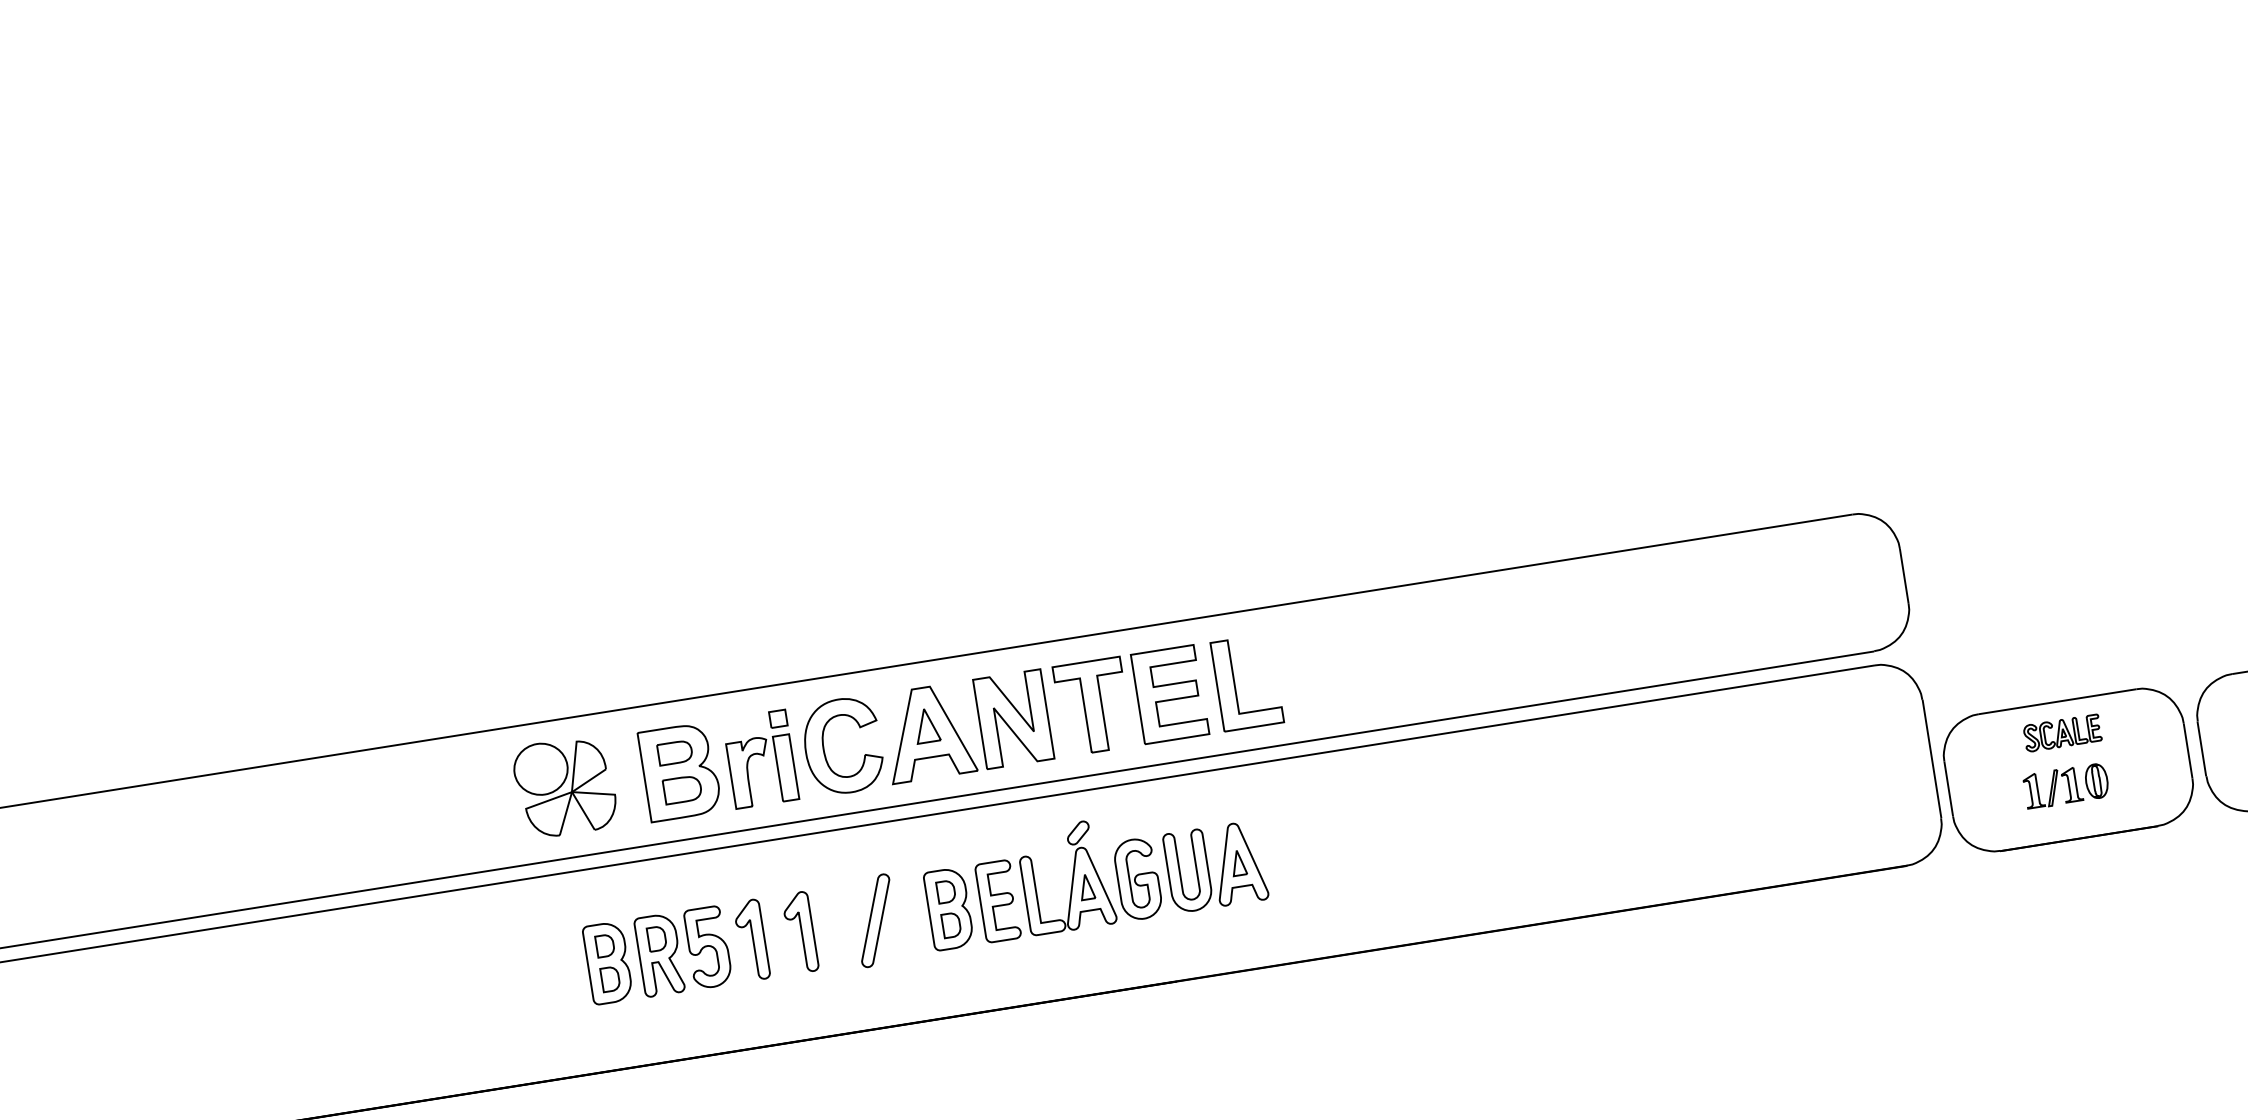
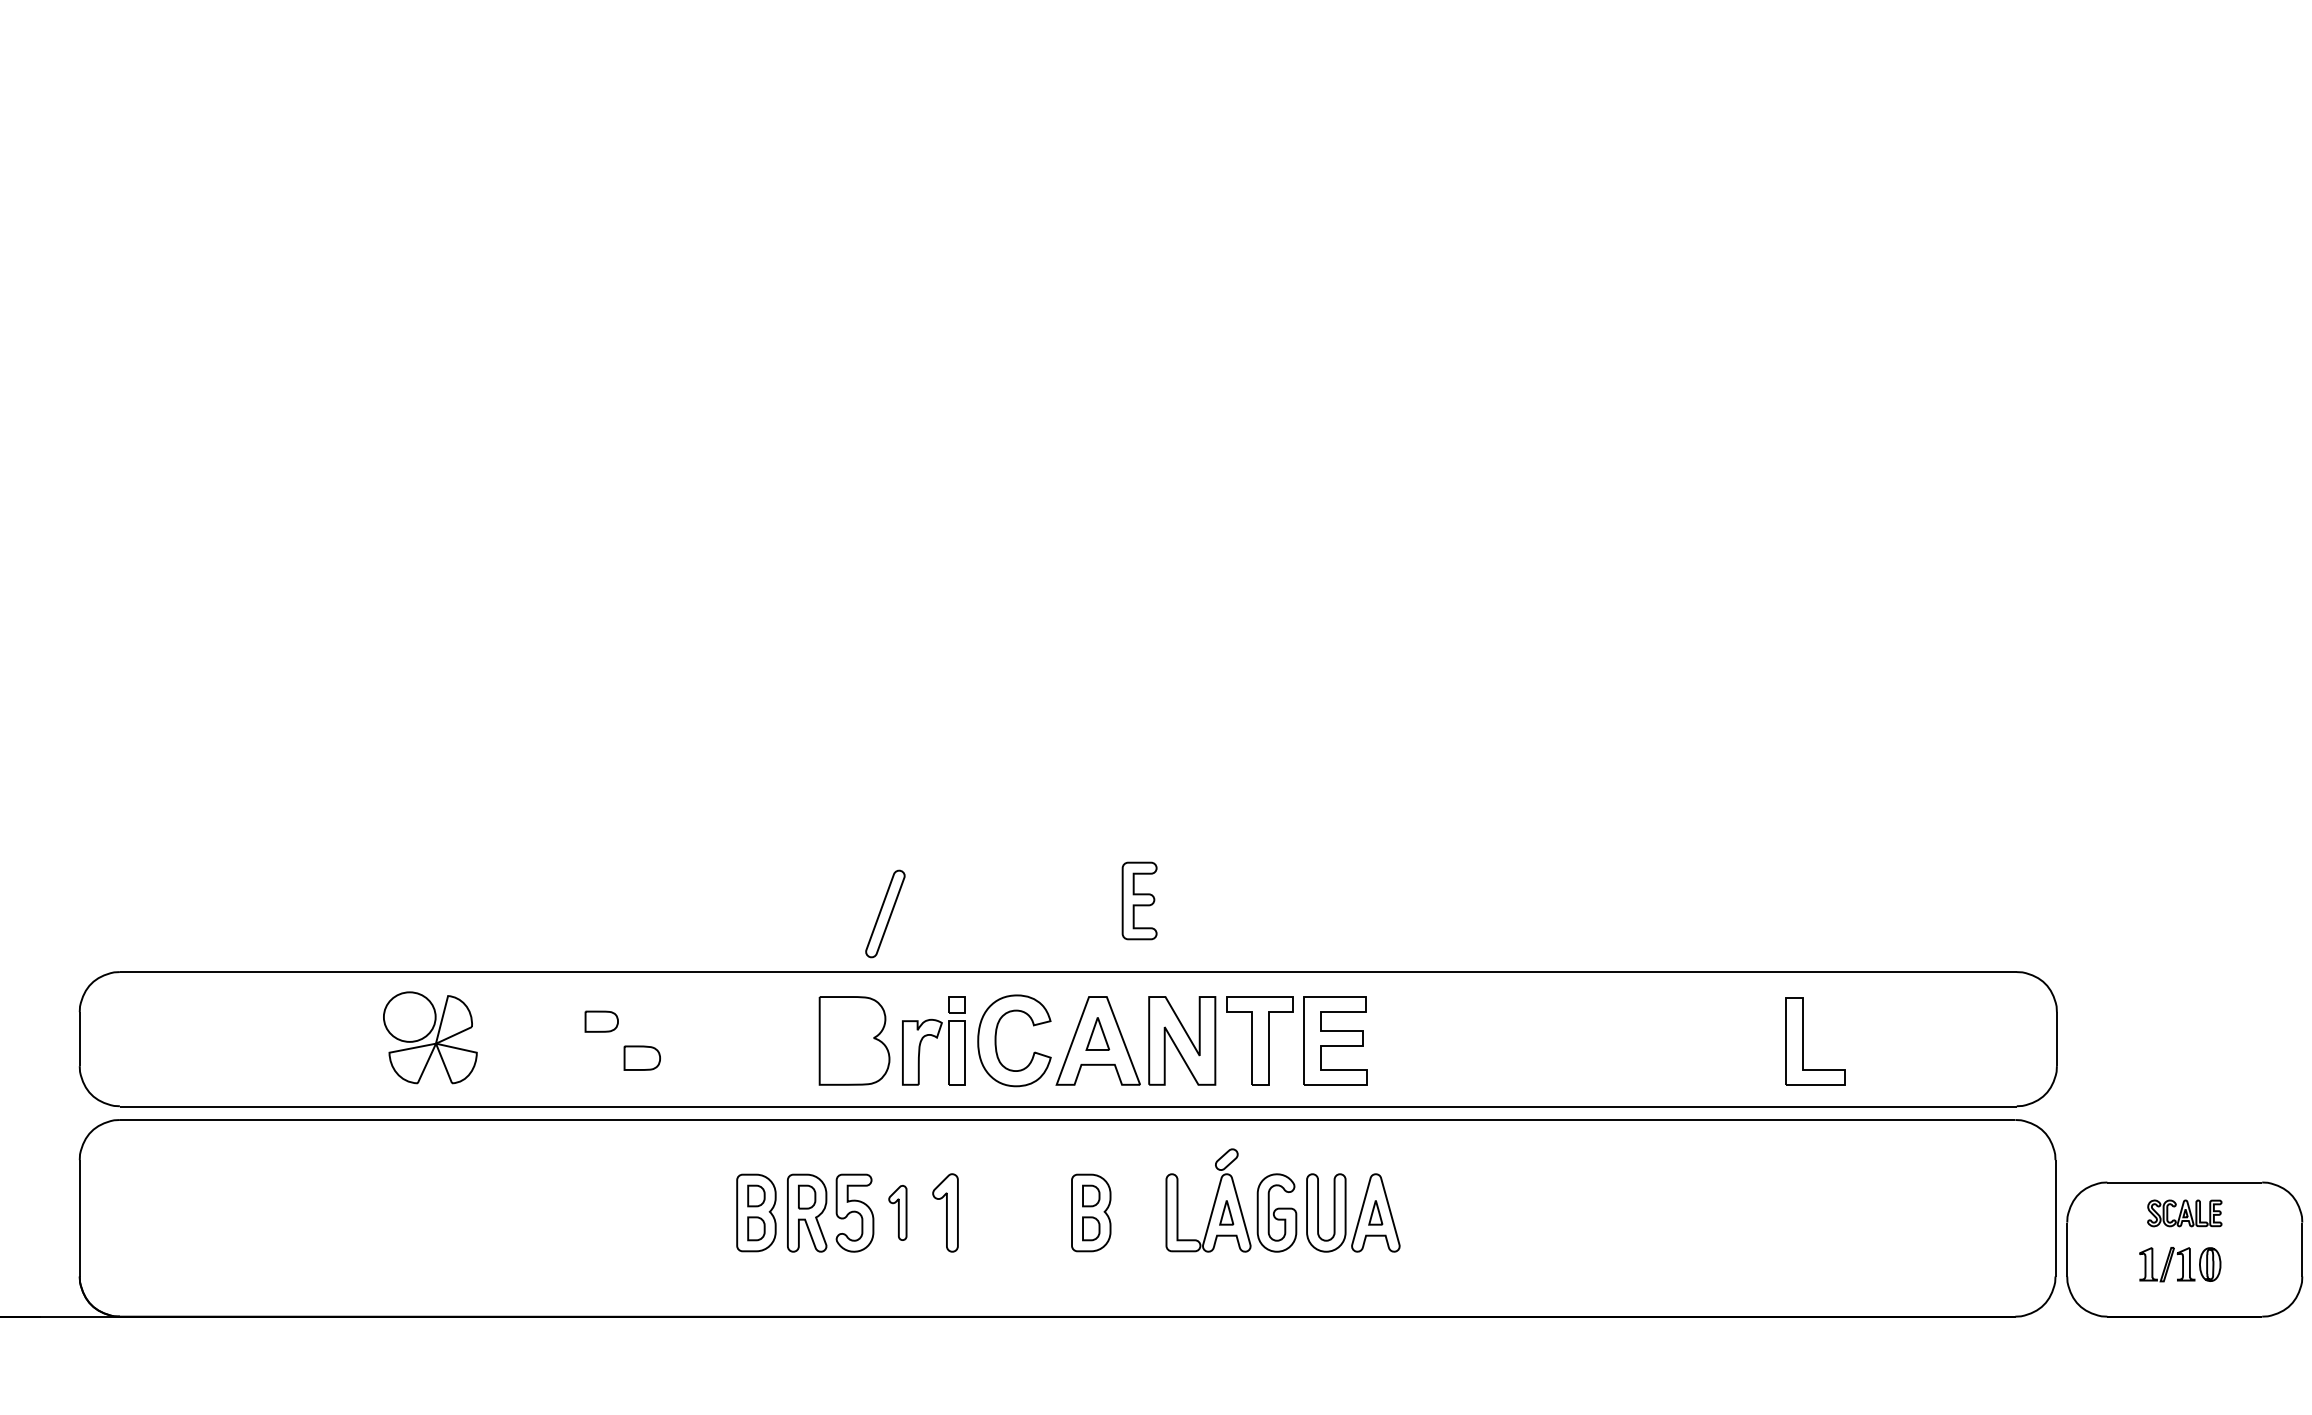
part: (1235, 684) -> (1803, 1041), moved
part: (674, 752) -> (601, 1021), moved
part: (565, 786) -> (430, 1037), moved
part: (681, 789) -> (641, 1057), moved
part: (997, 900) -> (1139, 900), moved
part: (875, 920) -> (885, 913), moved
part: (751, 939) -> (897, 1212), size x0.7

